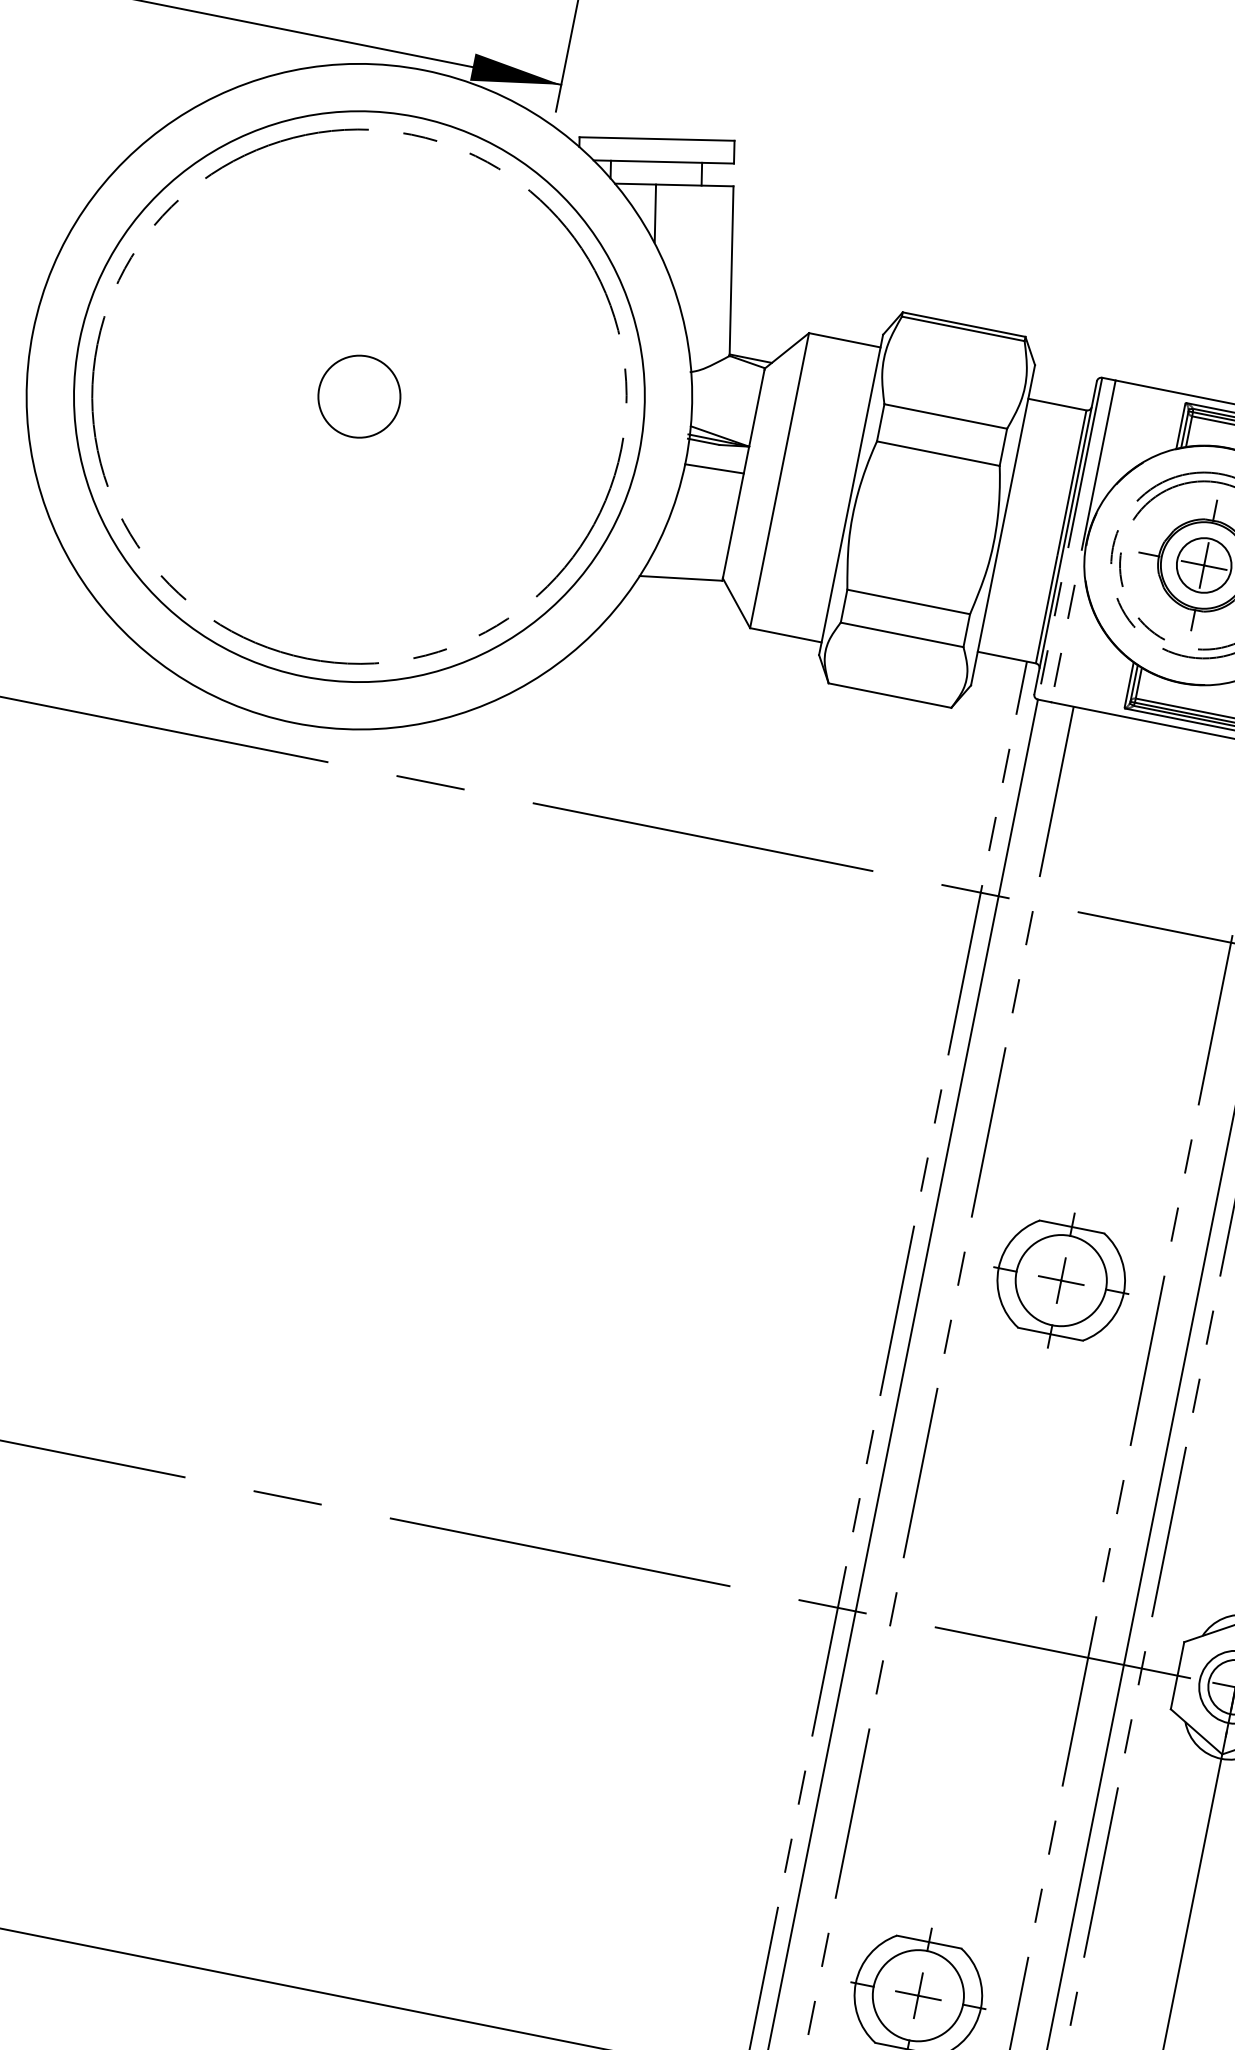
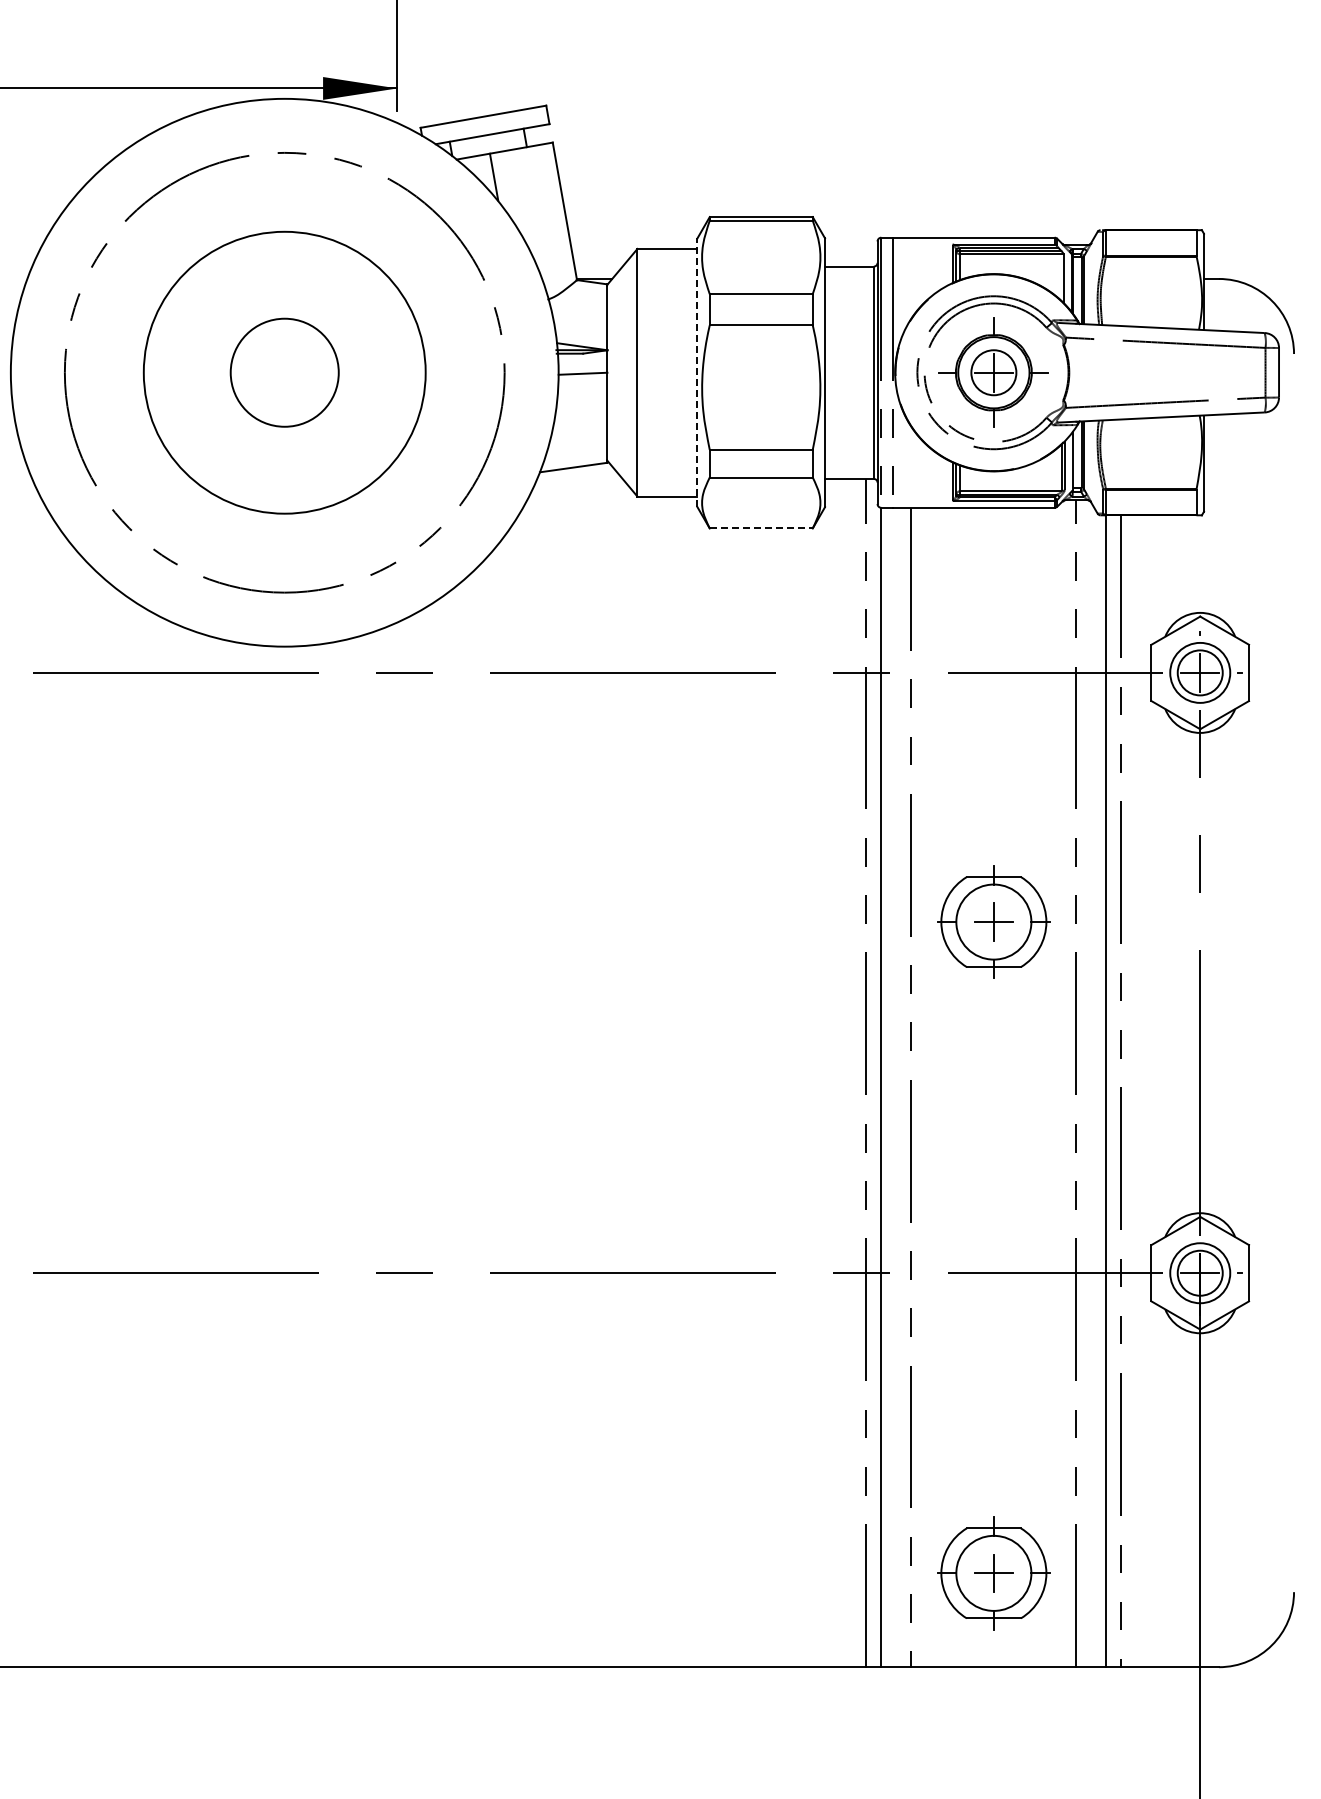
circle: (359, 396) -> (284, 372), size x0.6
circle: (359, 396) -> (284, 372), size x1.6
line: (851, 494) -> (697, 372), solid -> dashed
line: (890, 695) -> (761, 528), solid -> dashed
part: (1060, 1279) -> (993, 921), moved

